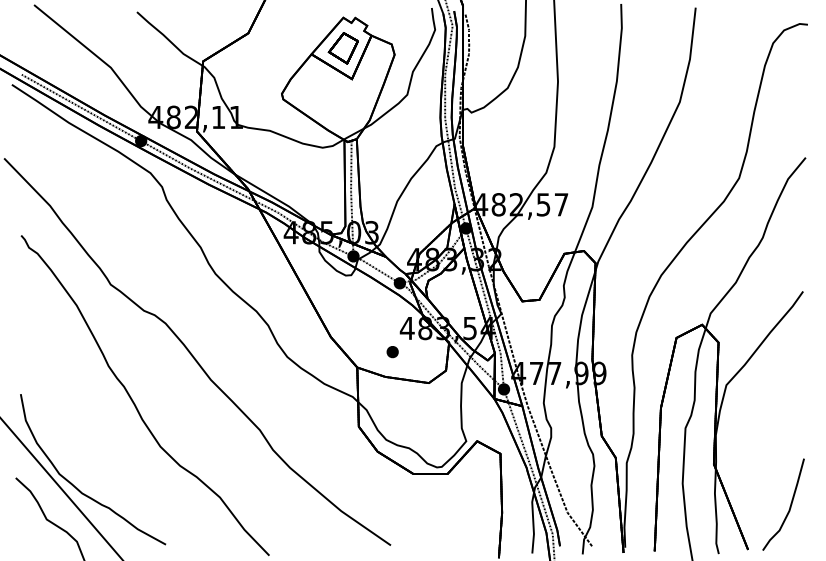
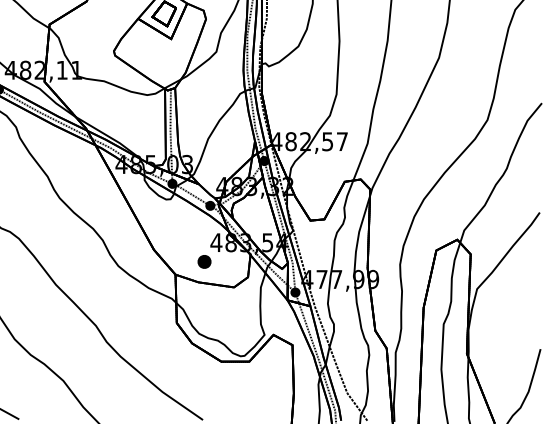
part: (392, 352) -> (204, 262), size x1.4

